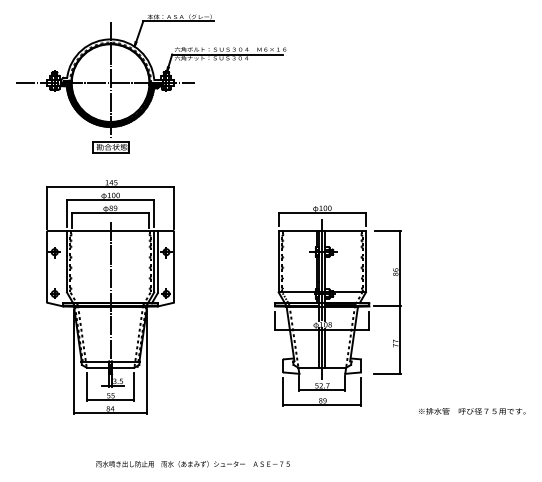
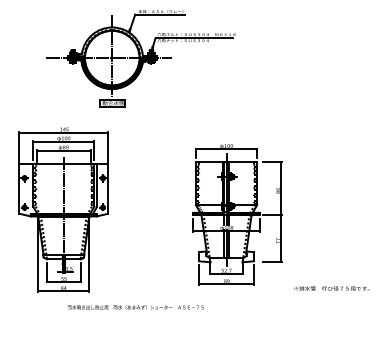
part: (151, 83) -> (140, 58), moved
part: (110, 297) -> (63, 210), moved
text: (192, 464) -> (135, 307), moved

